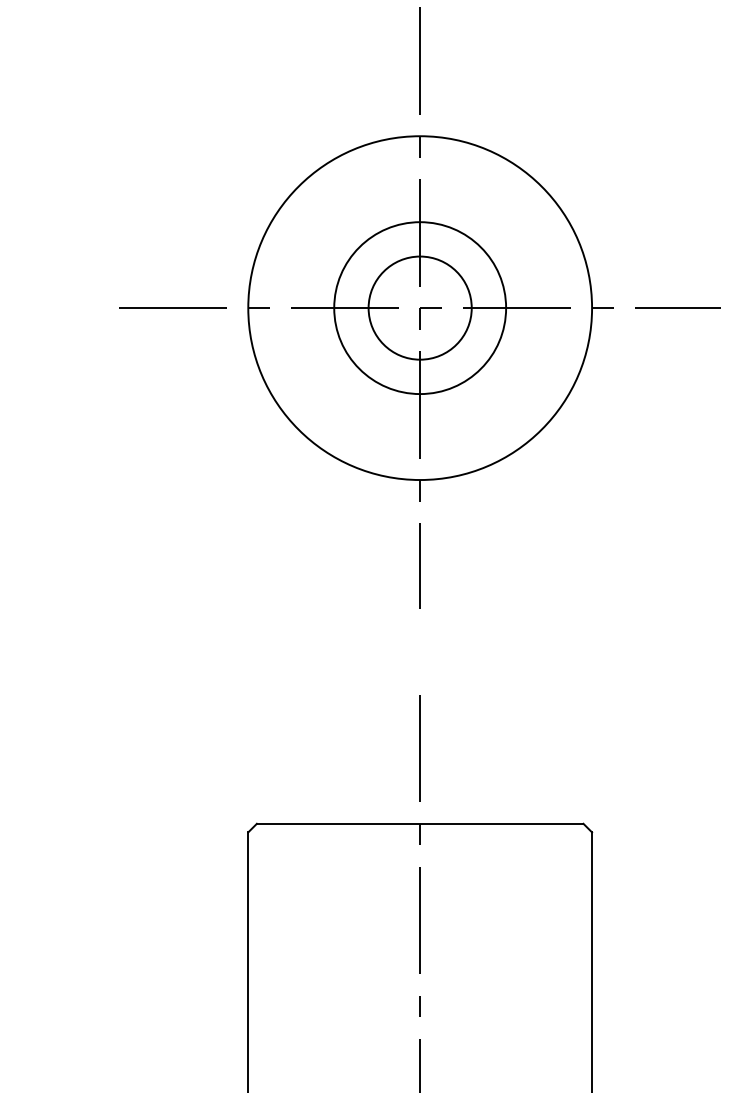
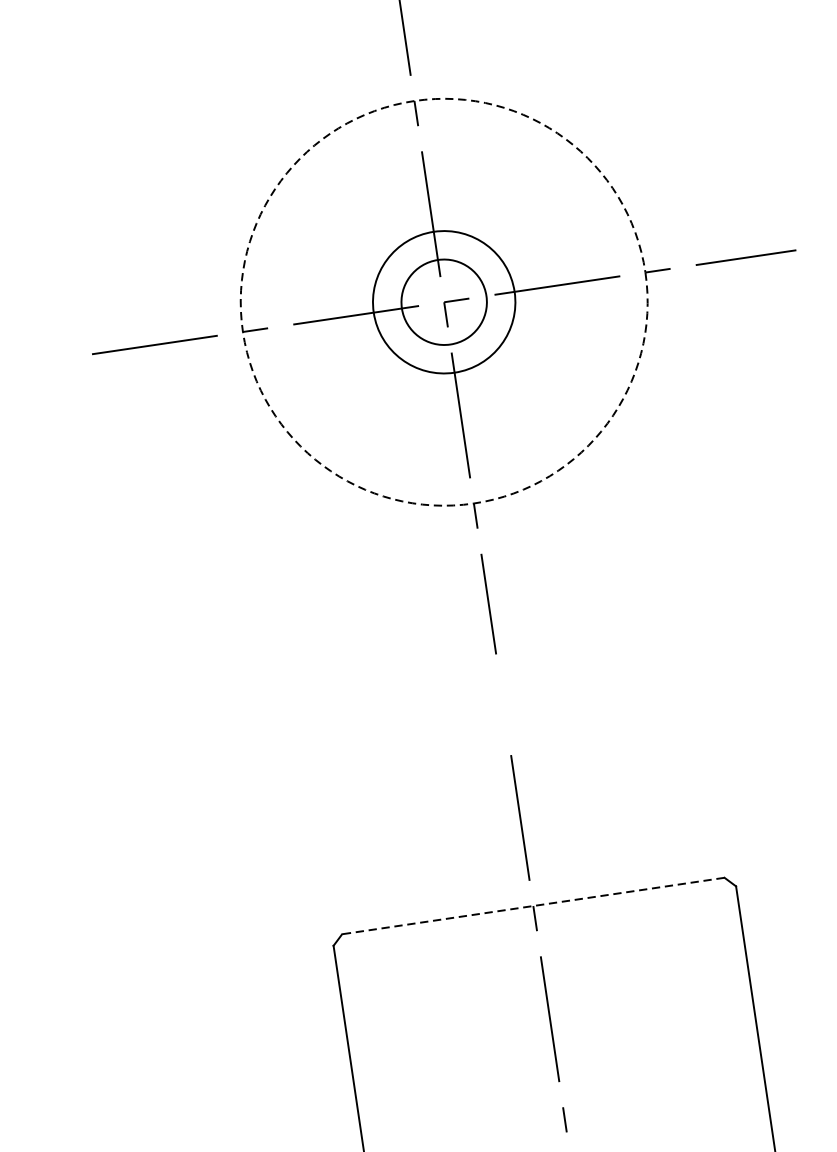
circle: (419, 307) -> (443, 301), size x0.7
circle: (420, 308) -> (444, 302), size x0.7
circle: (420, 308) -> (444, 302), solid -> dashed
line: (419, 823) -> (532, 905), solid -> dashed

